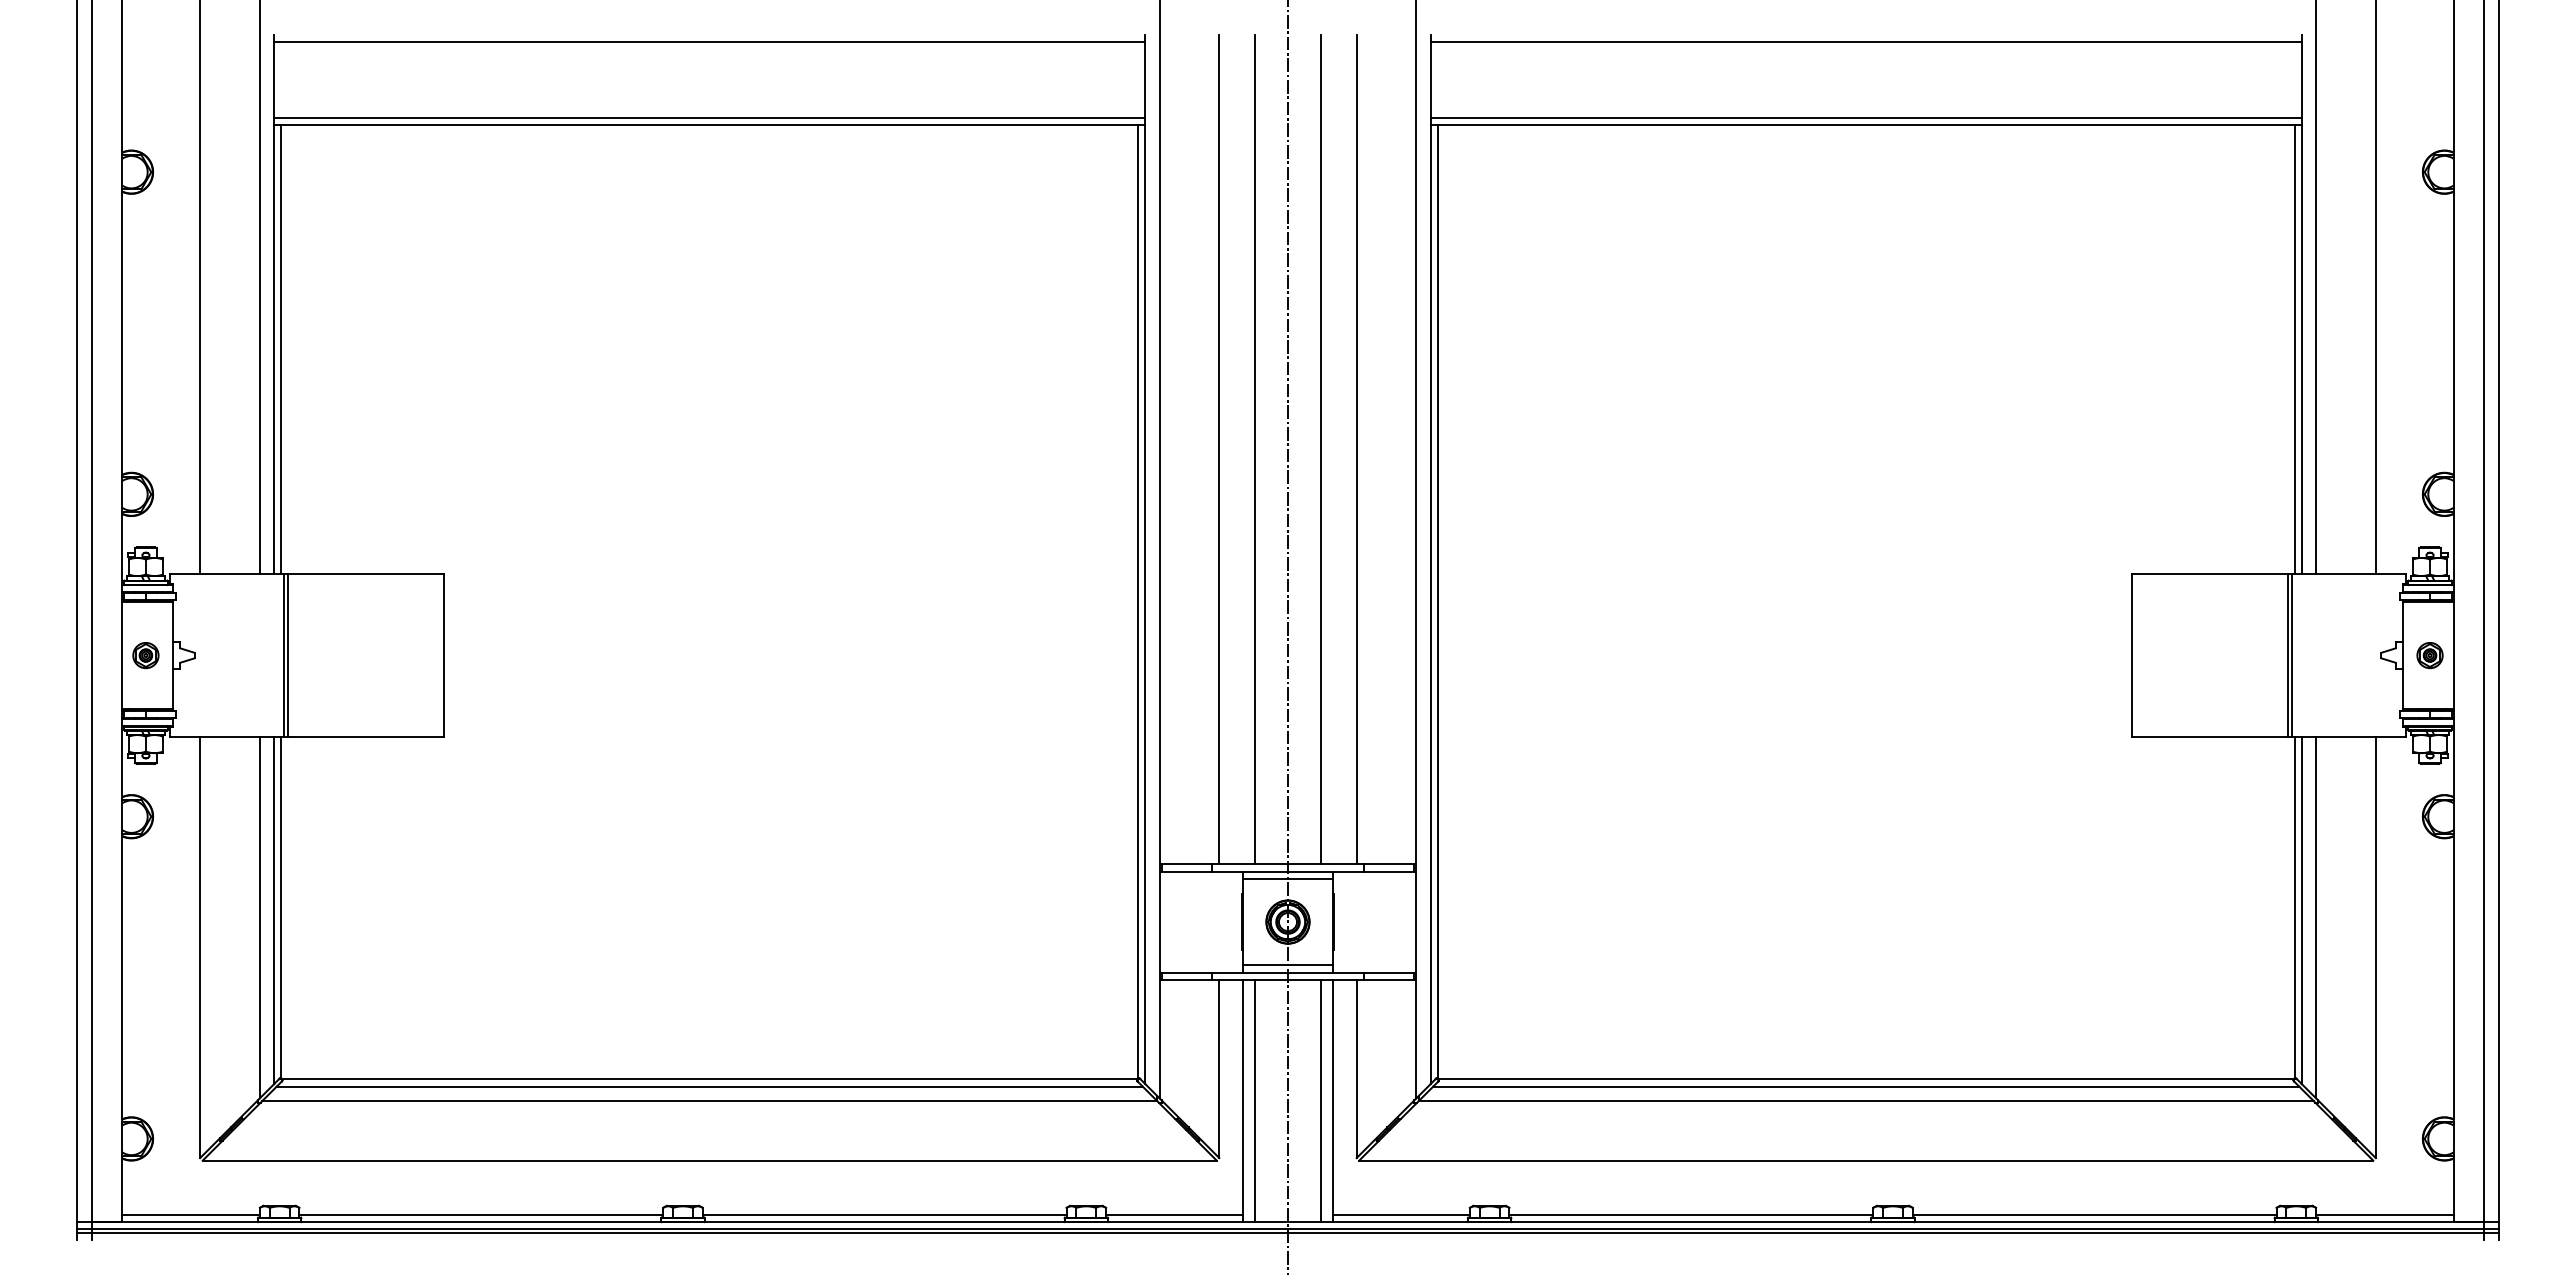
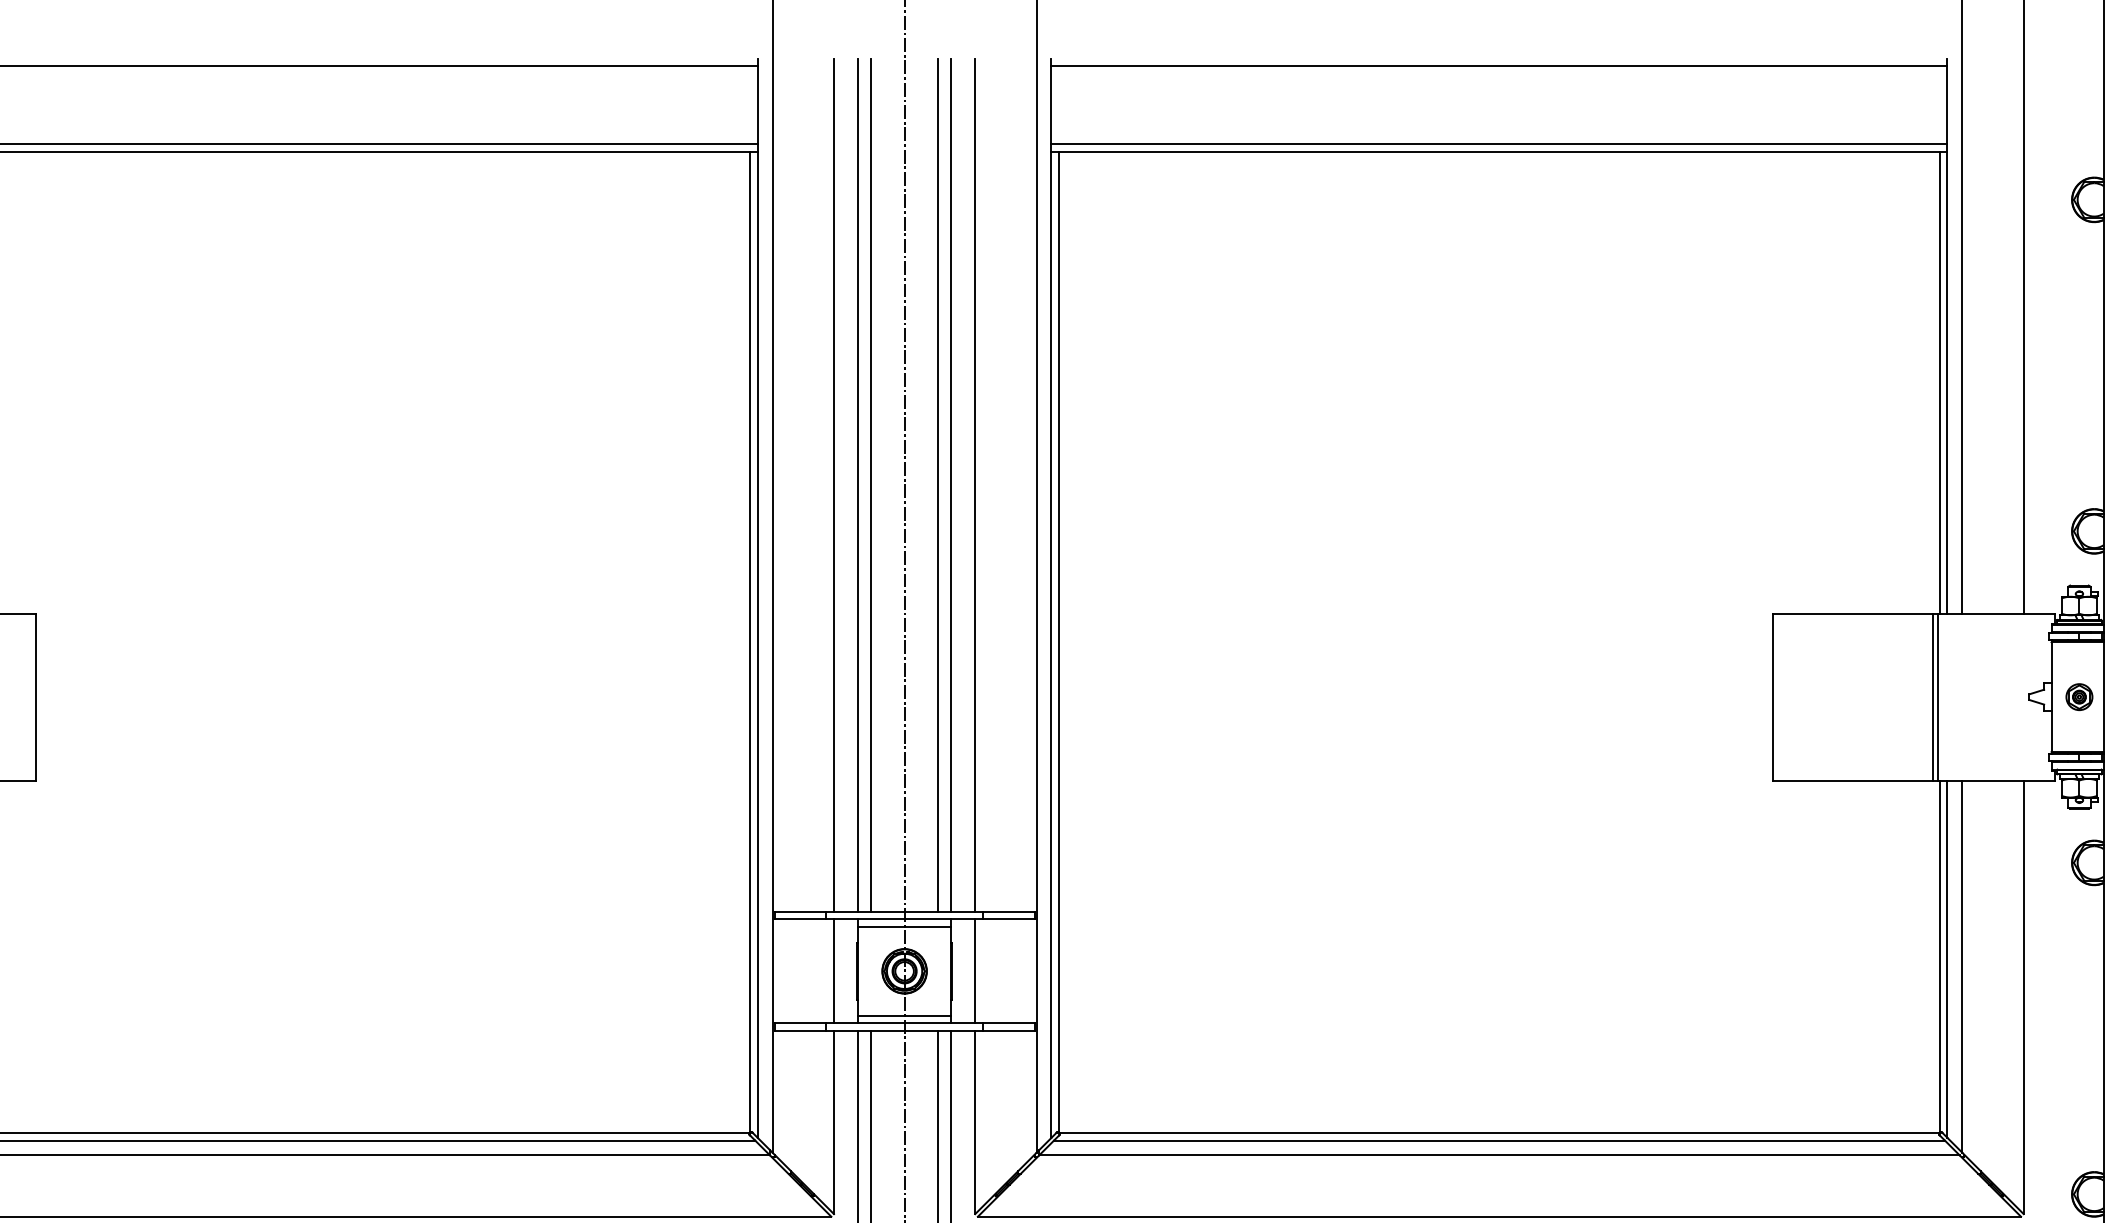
line: (1242, 449) -> (857, 485), added
line: (1333, 449) -> (951, 485), added
line: (1219, 921) -> (834, 970), added
line: (1356, 921) -> (975, 970), added

